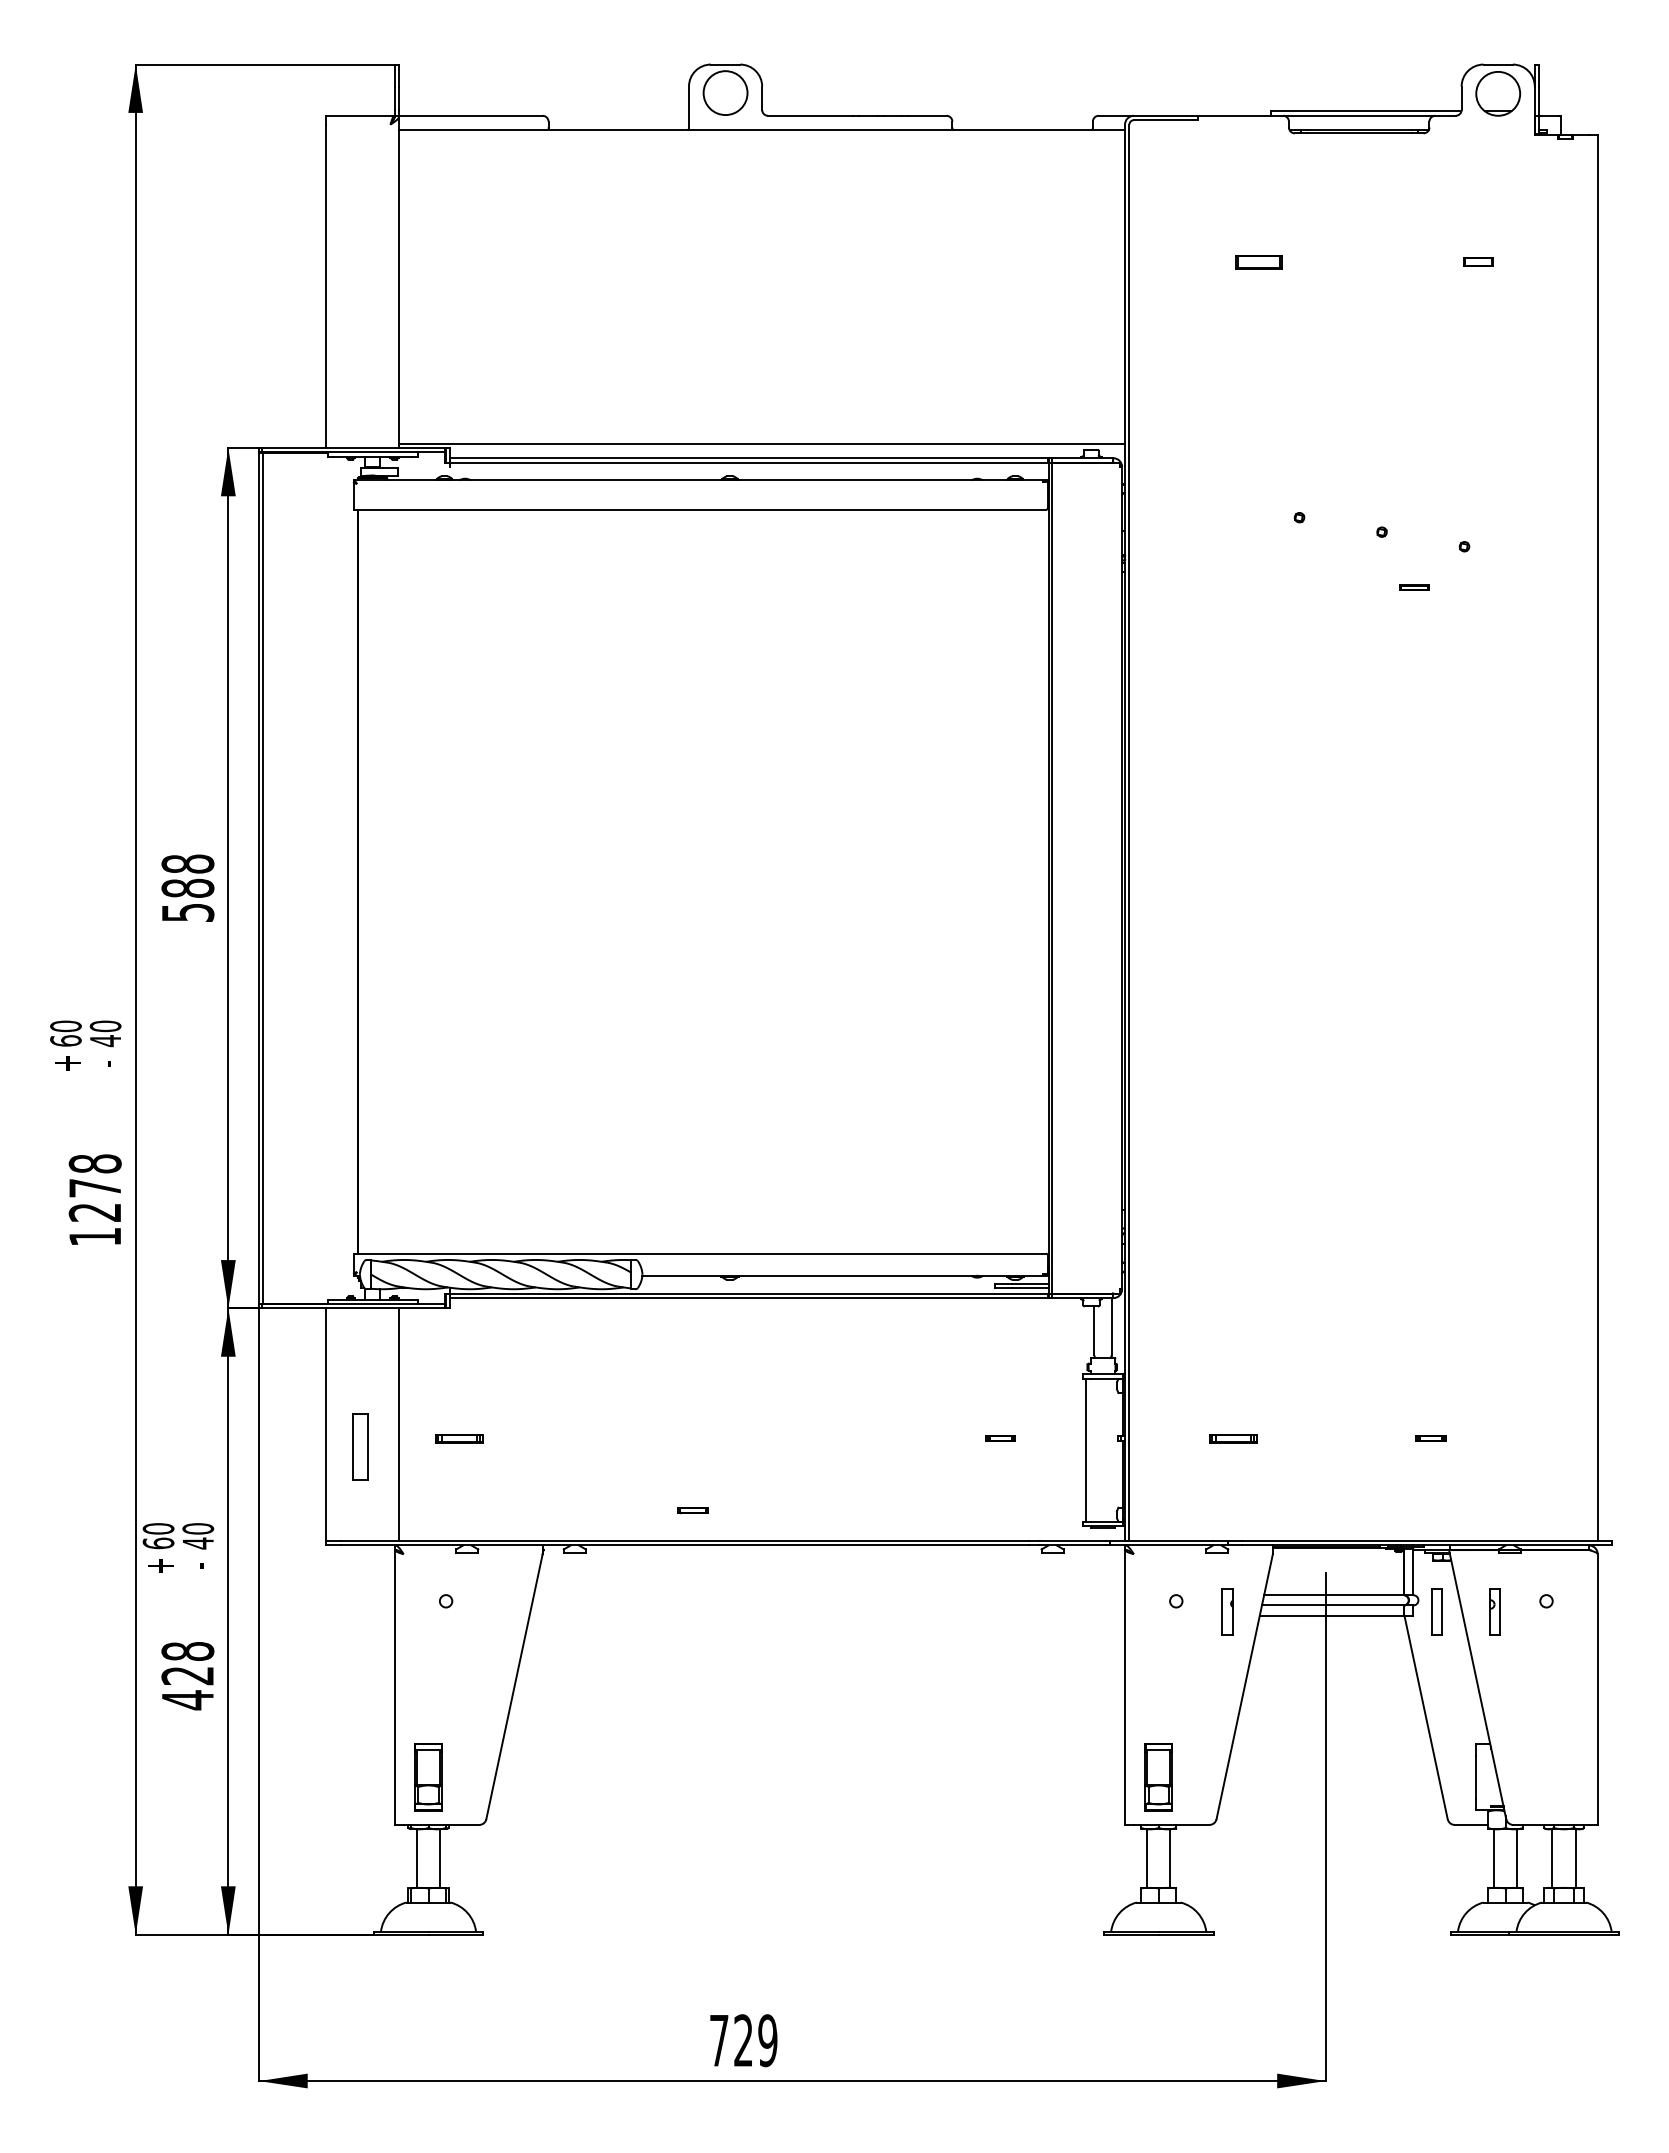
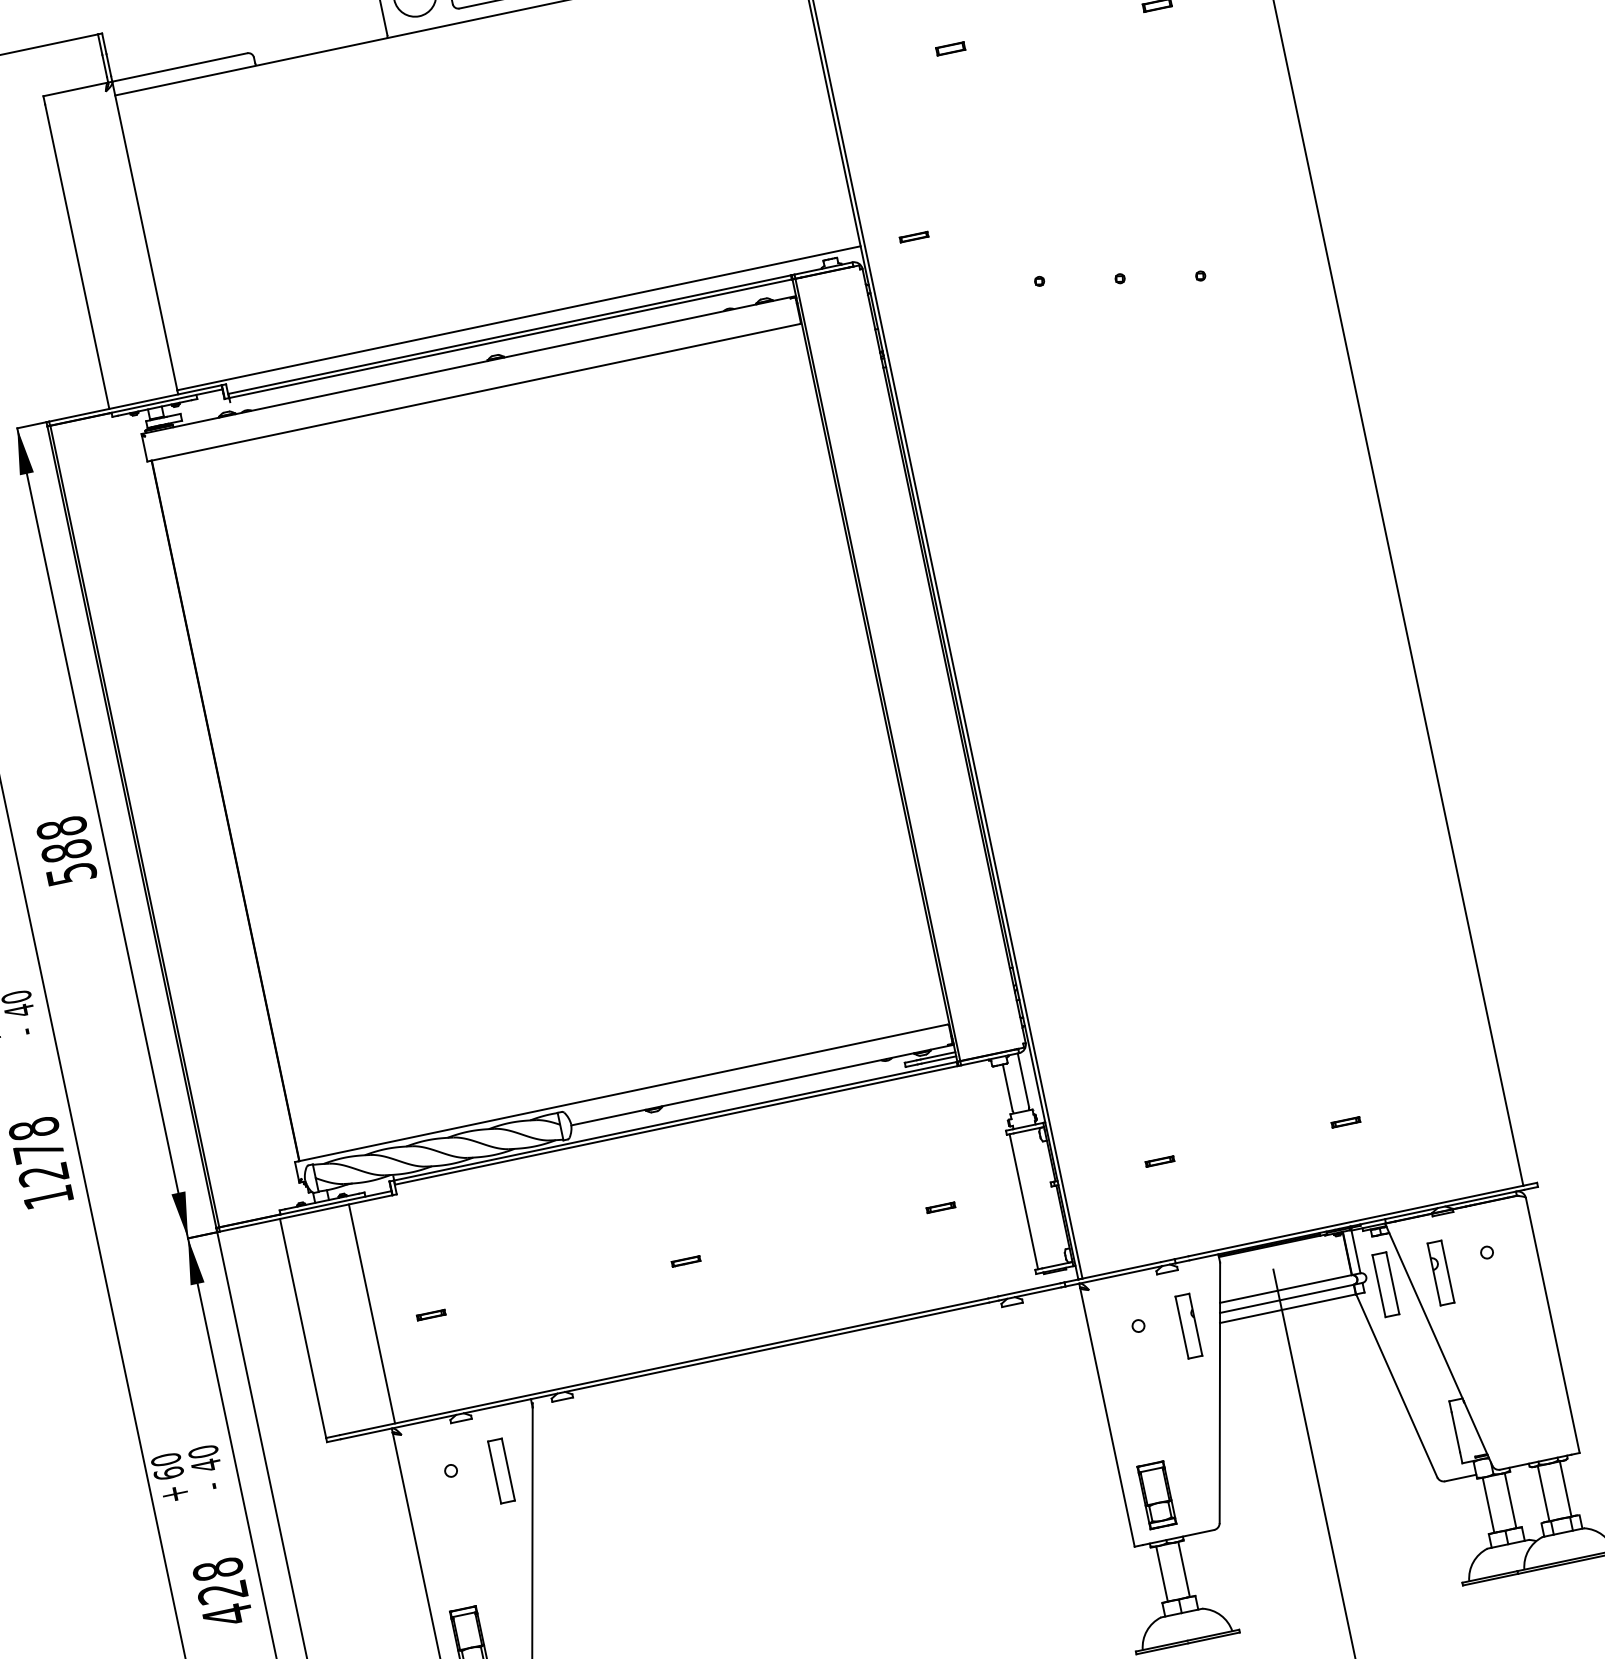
part: (1258, 261) -> (950, 48), size x0.62
part: (1414, 587) -> (914, 236), moved
part: (459, 1438) -> (431, 1314), size x0.62
part: (1233, 1438) -> (1160, 1161), size x0.62
part: (360, 1446) -> (501, 1470), moved
part: (692, 1510) -> (685, 1261), moved
part: (1227, 1611) -> (1188, 1325), size x1.43
part: (1436, 1611) -> (1385, 1284), size x1.43
part: (1495, 1611) -> (1441, 1272), size x1.43

